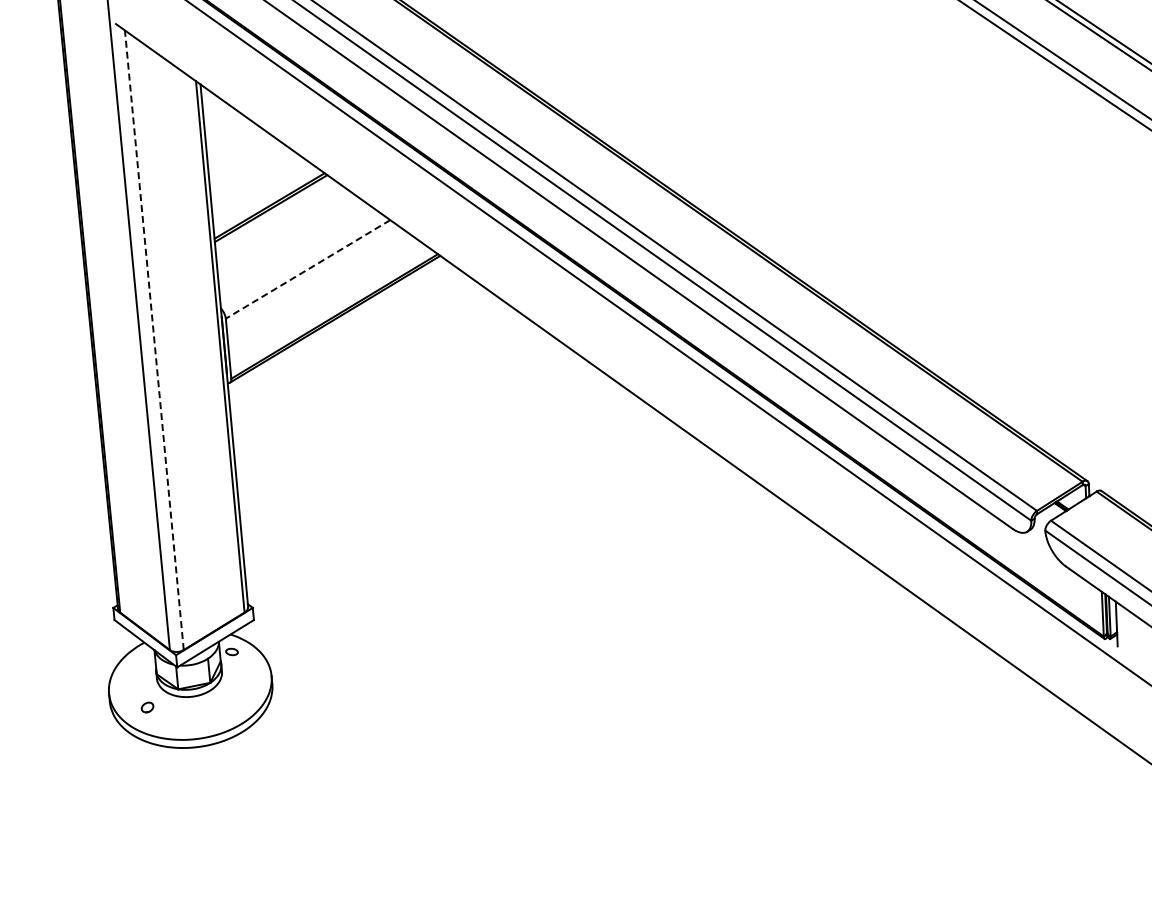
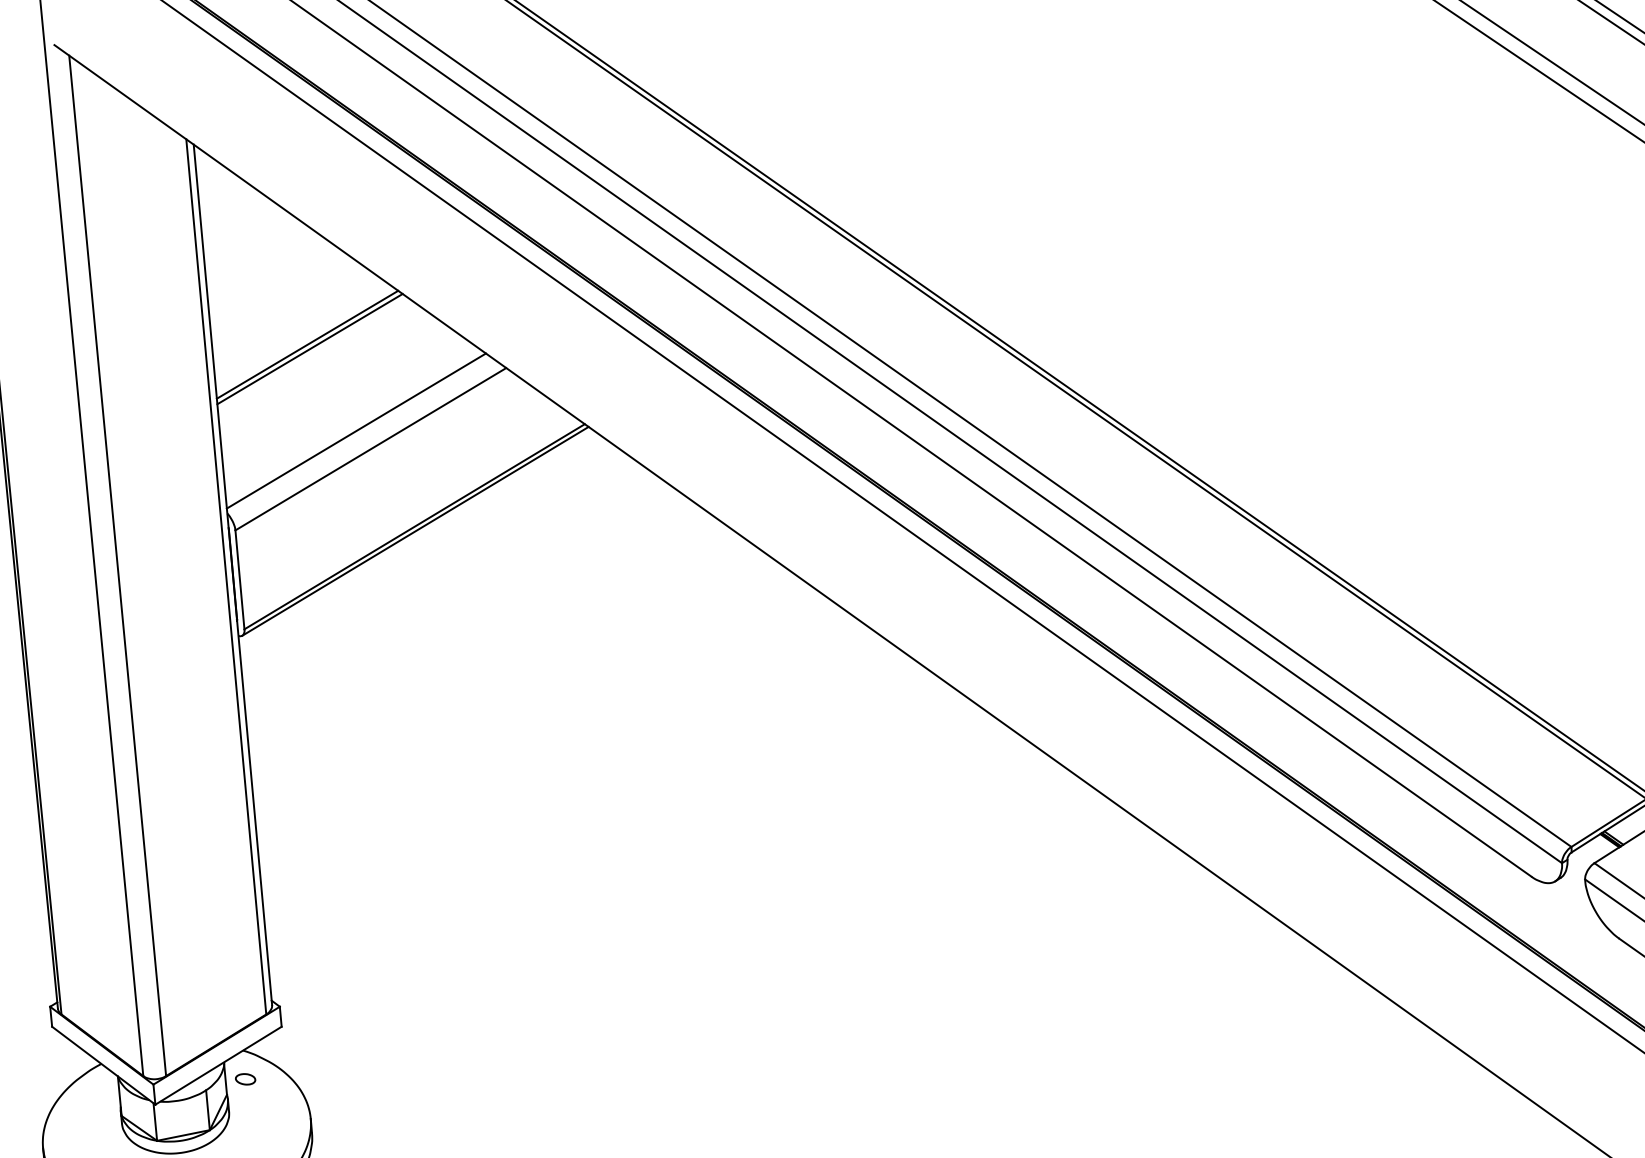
line: (298, 258) -> (355, 431), added
line: (308, 269) -> (371, 449), dashed -> solid
line: (154, 339) -> (117, 564), dashed -> solid

